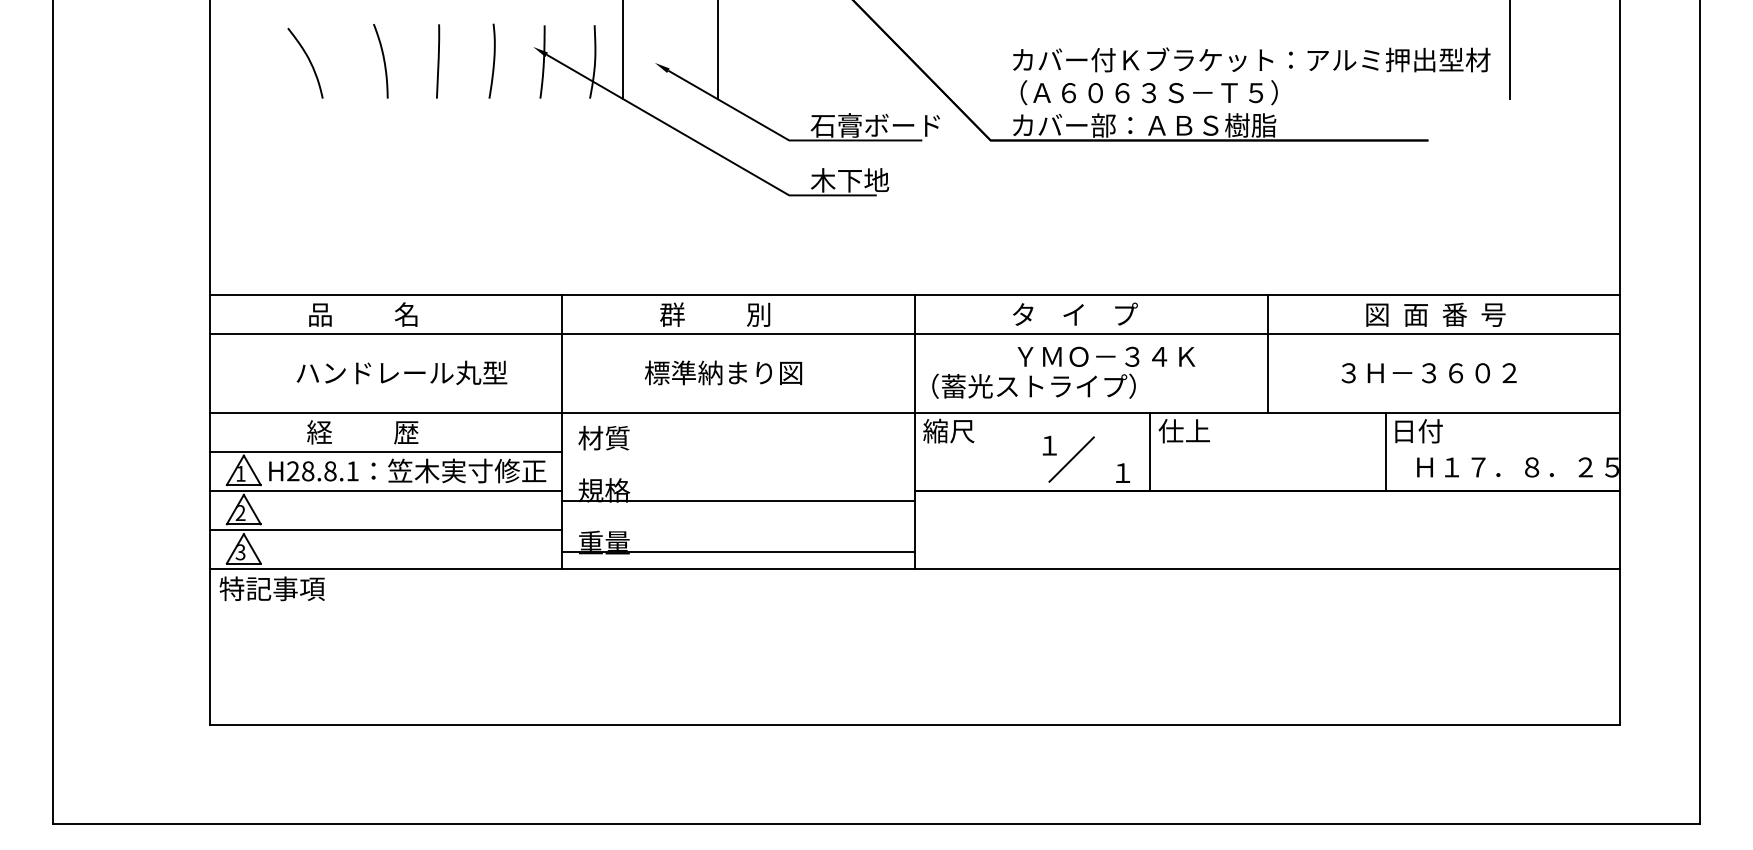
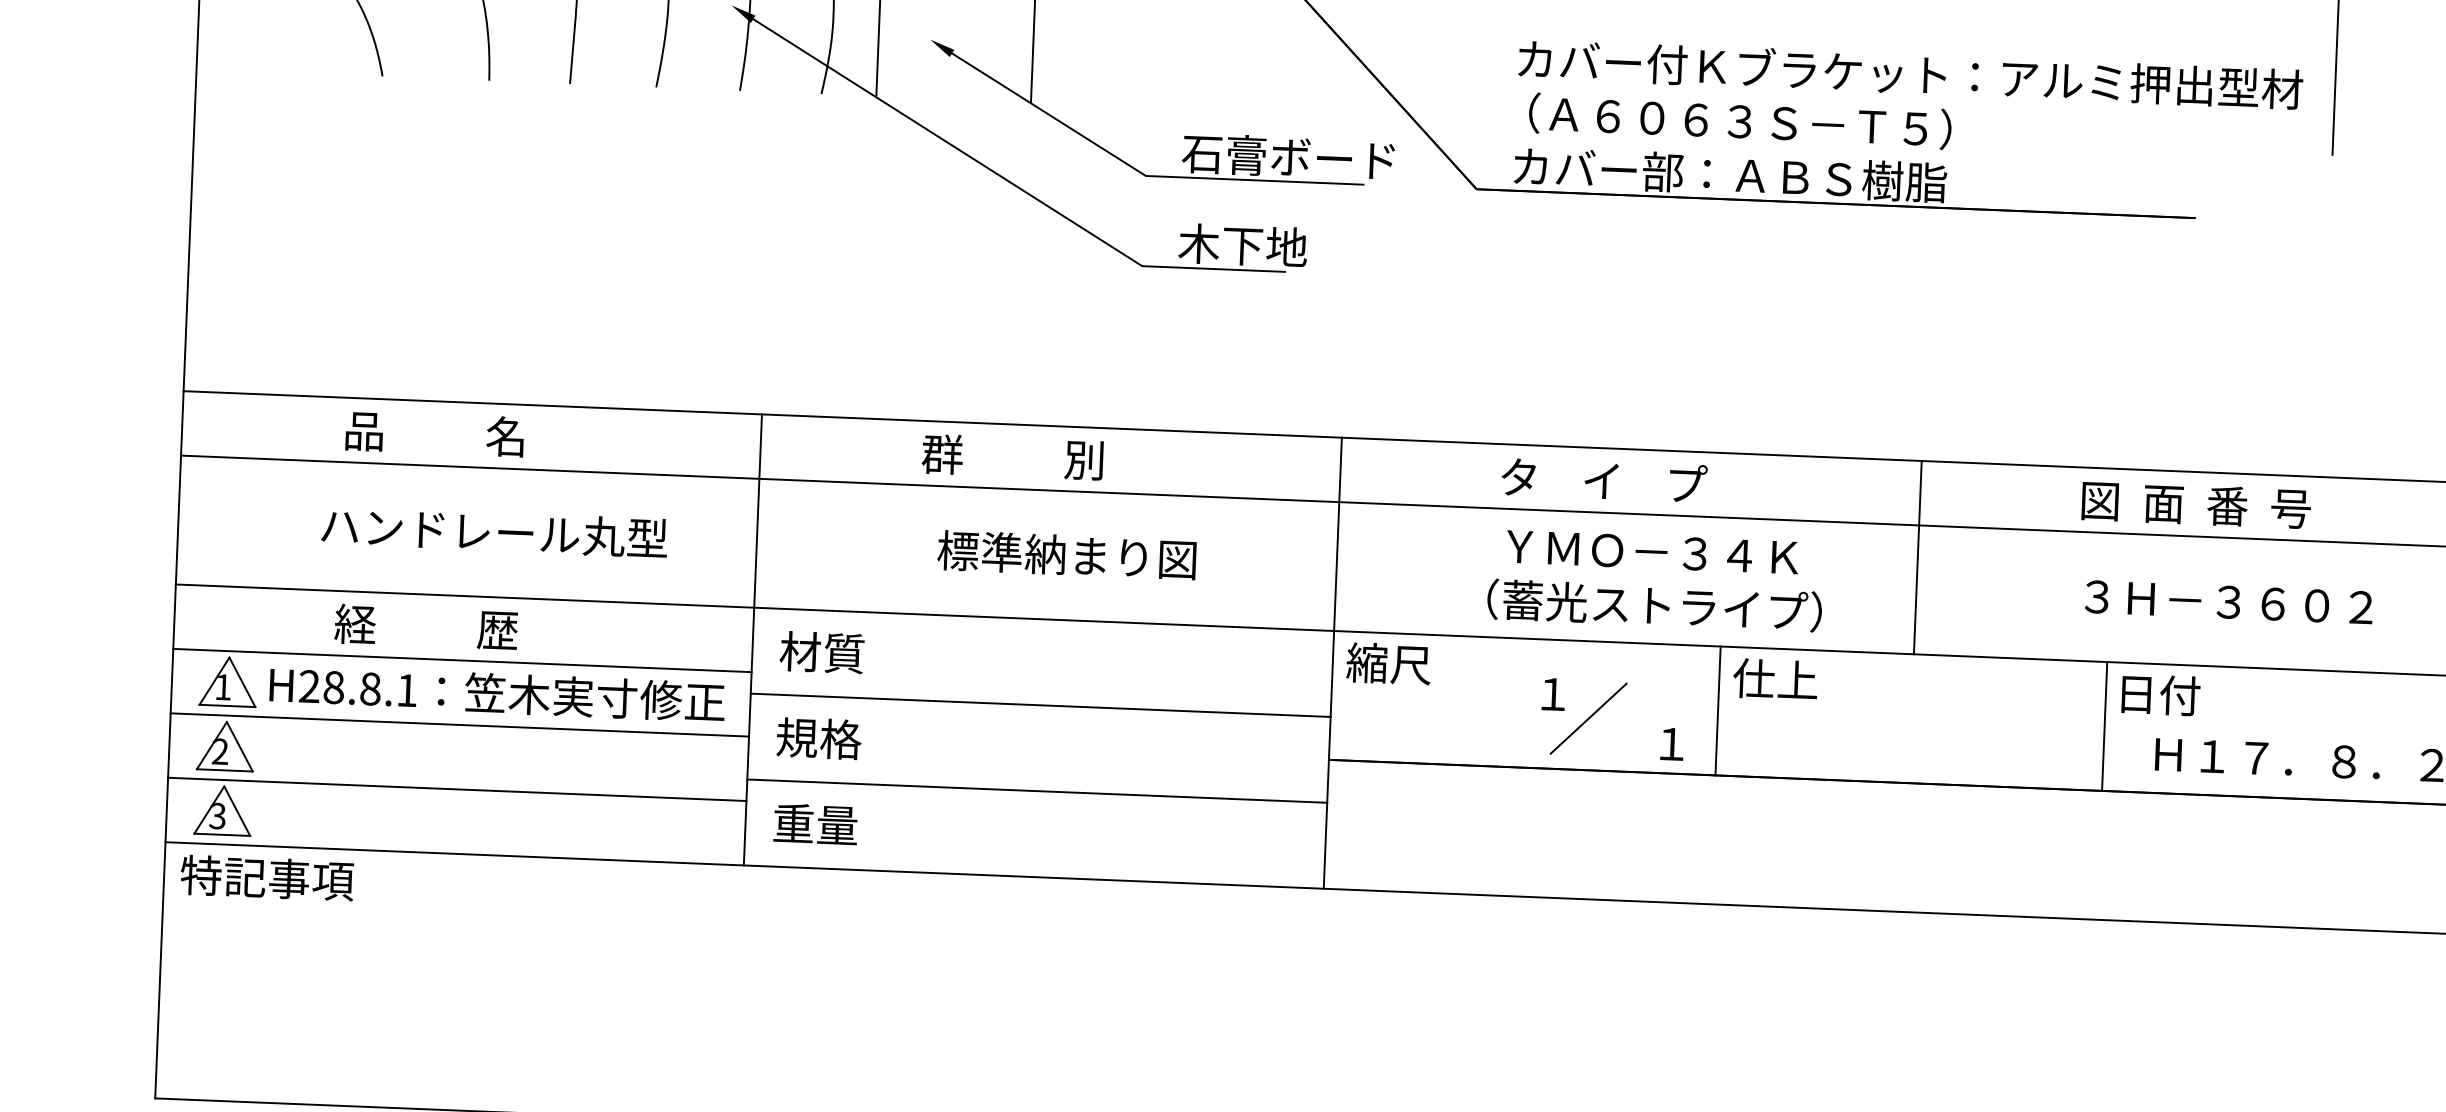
text: (723, 372) -> (1066, 554), moved
text: (1428, 373) -> (2227, 602), moved
text: (1033, 385) -> (1653, 604), moved
line: (737, 500) -> (1039, 704), moved
line: (737, 552) -> (1036, 791), moved

